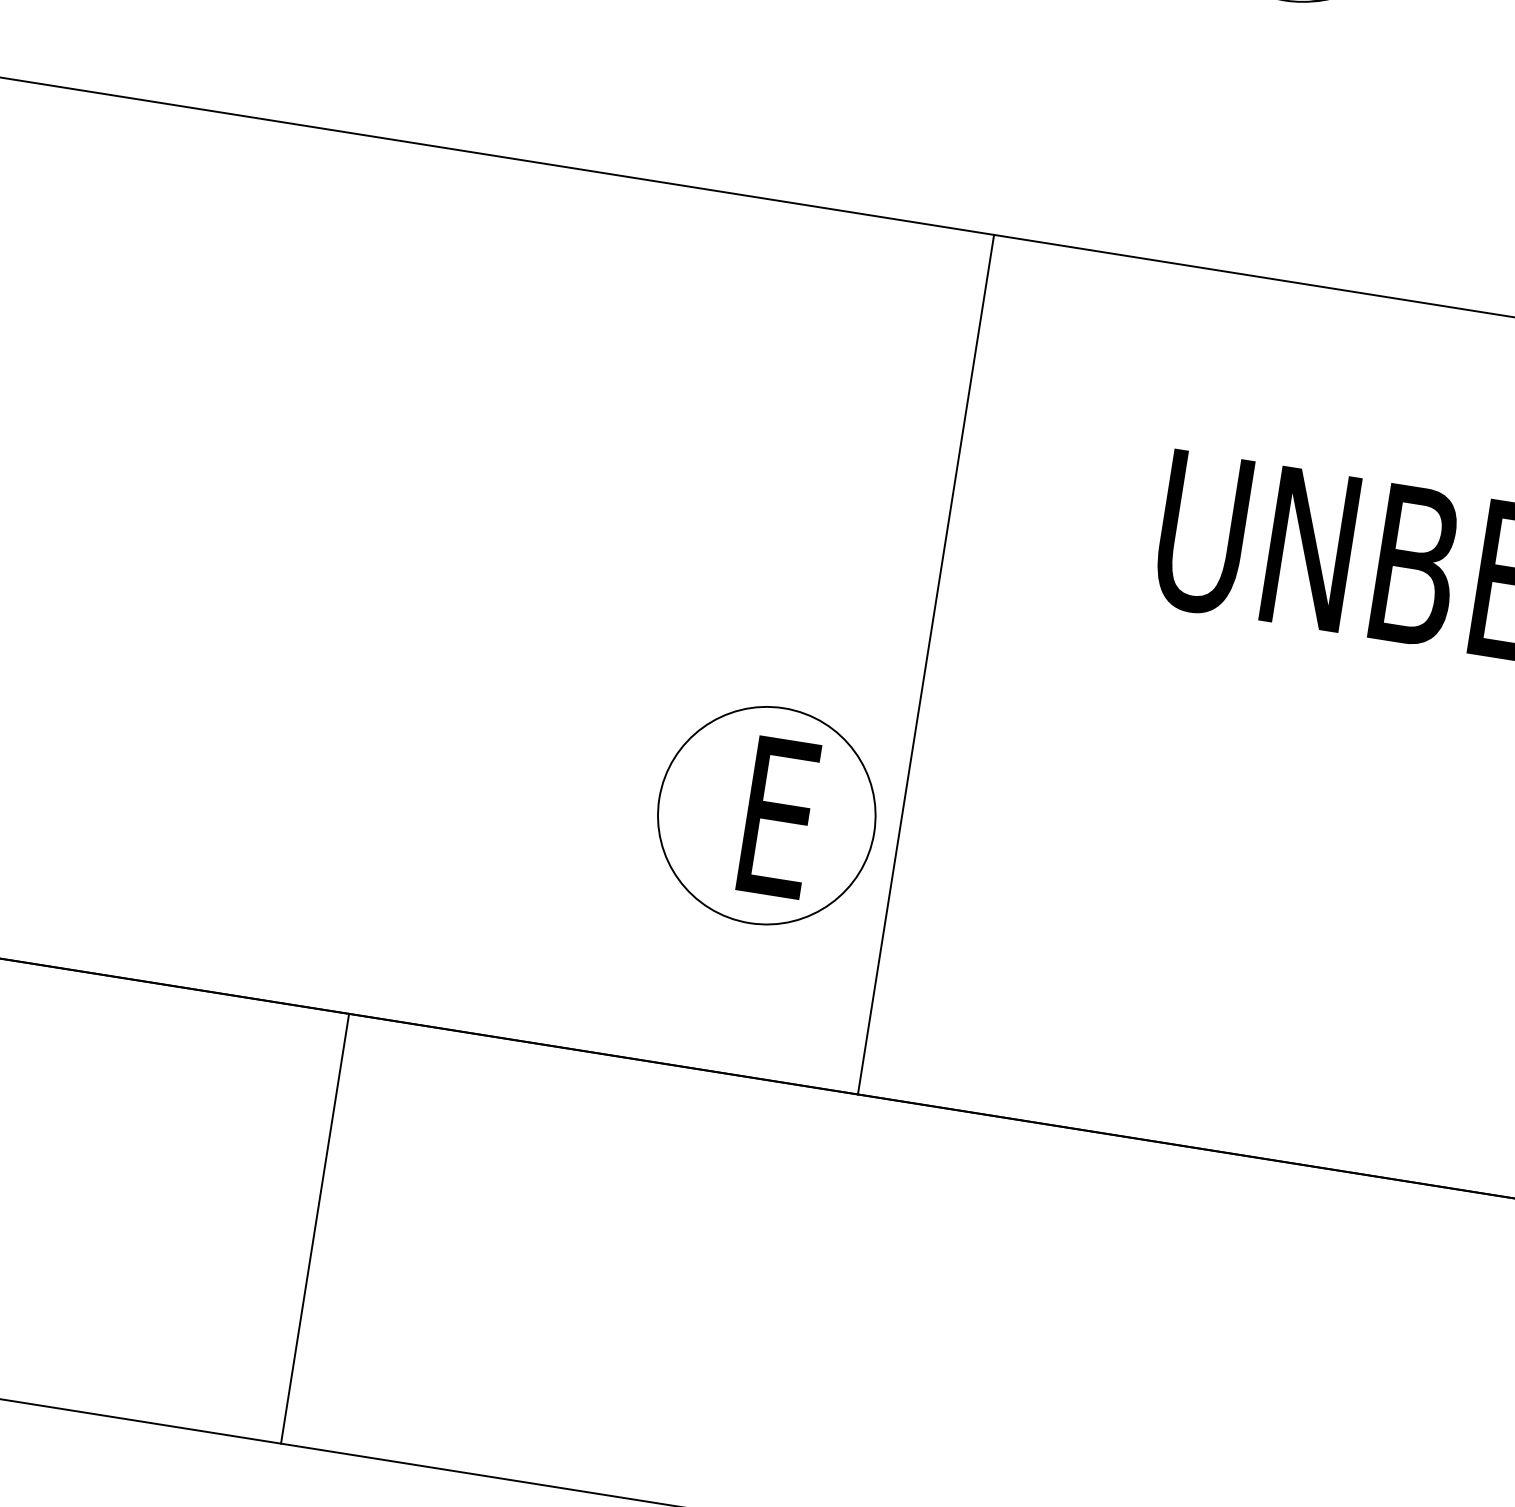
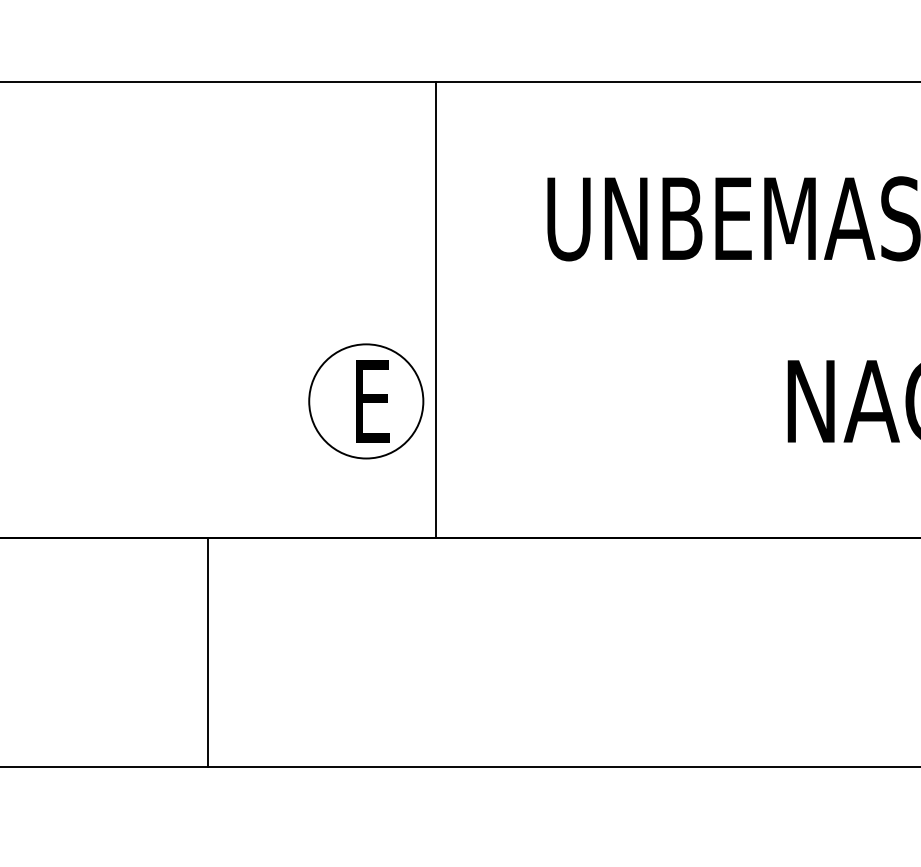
line: (315, 1228) -> (208, 652), moved

